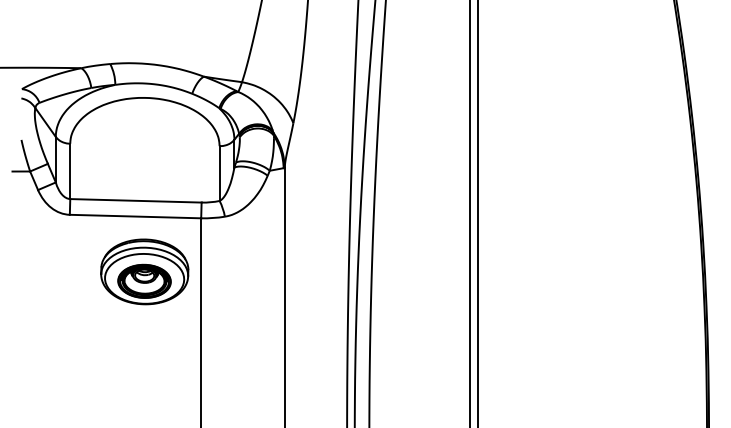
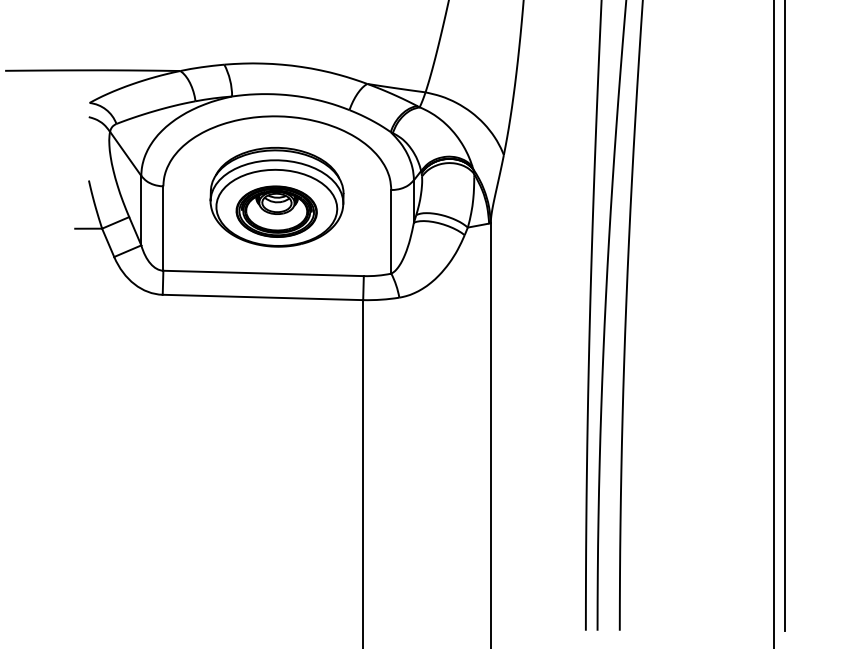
part: (144, 271) -> (276, 196), moved

